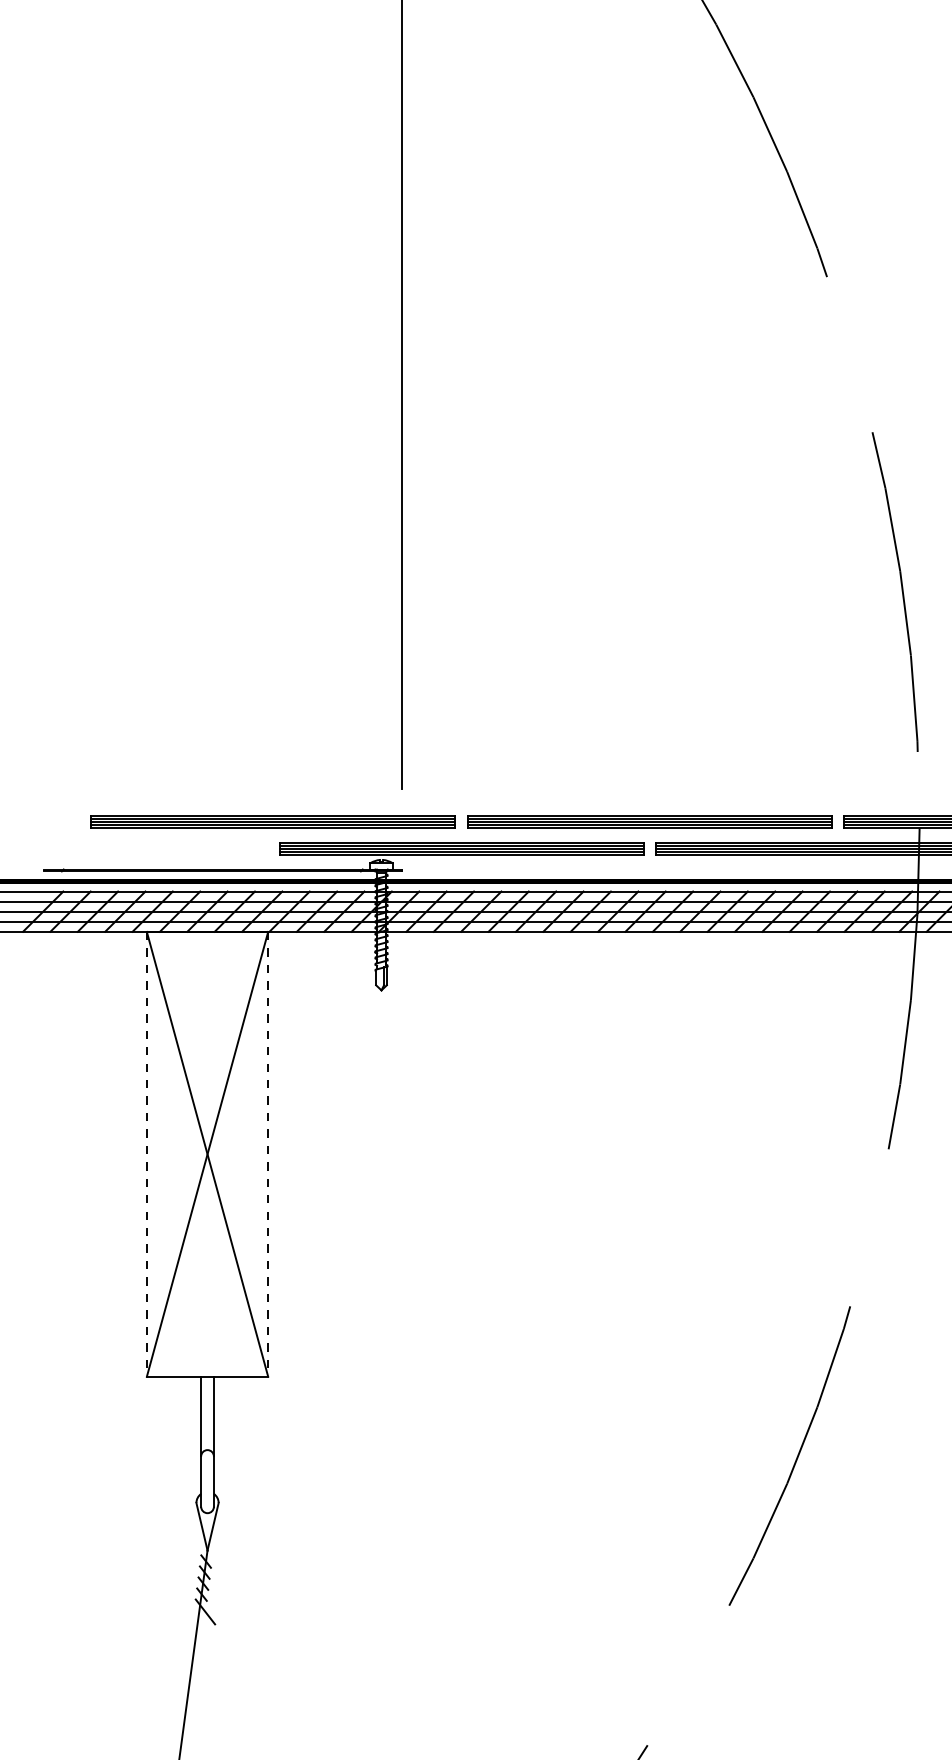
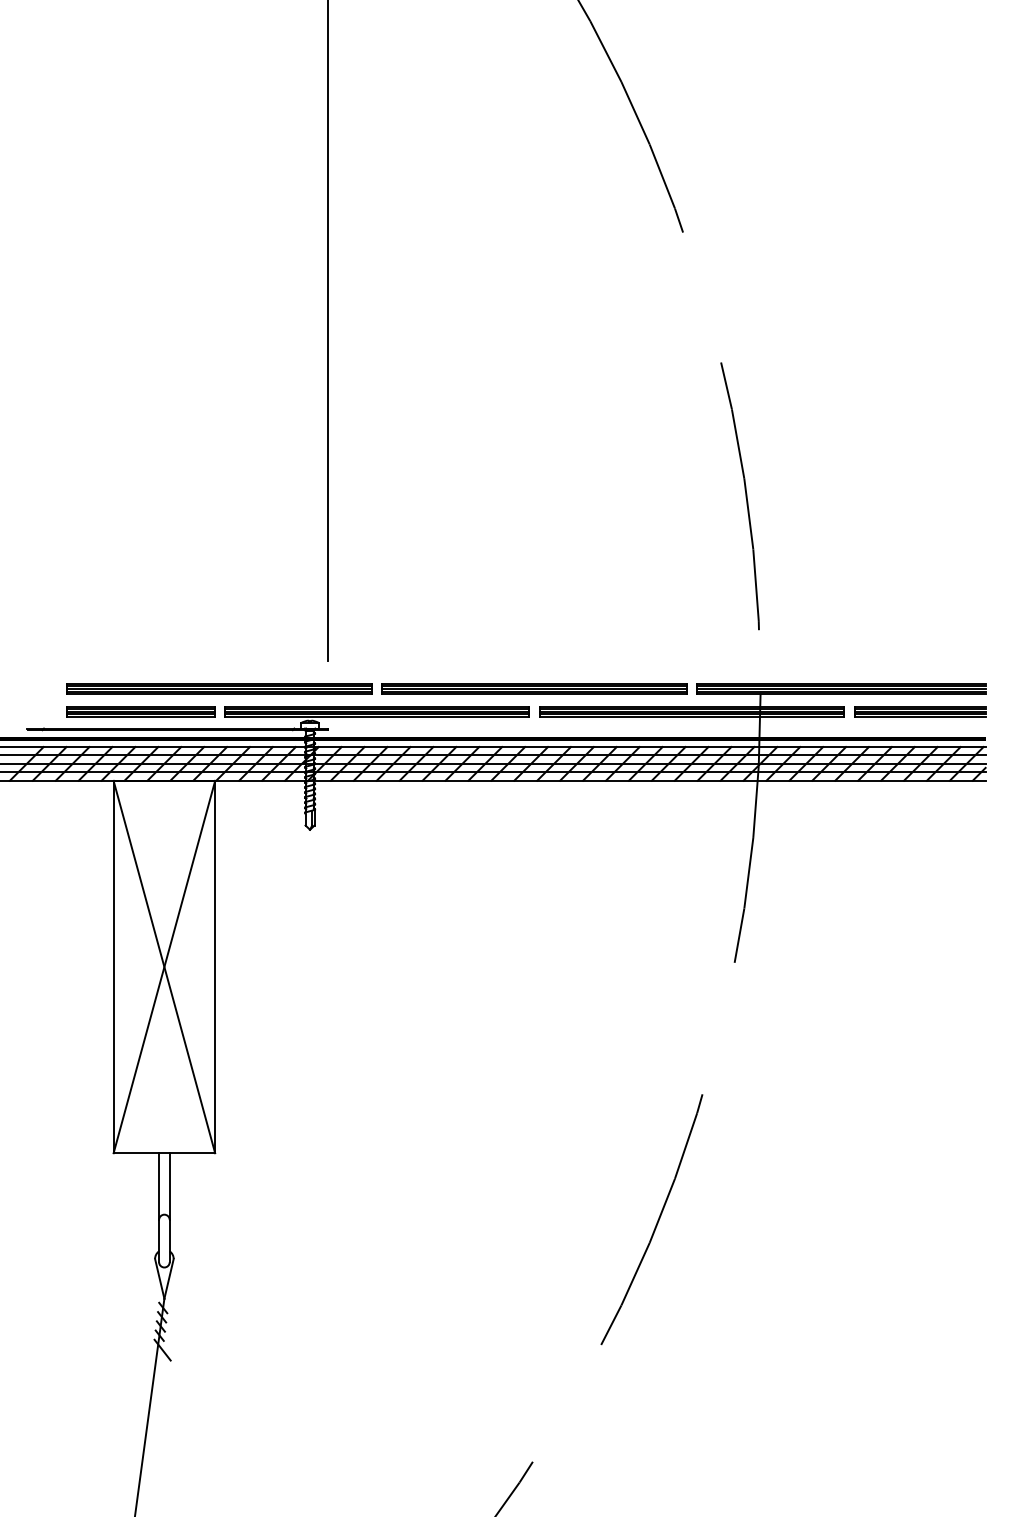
part: (178, 849) -> (140, 711), added
line: (146, 1154) -> (113, 967), dashed -> solid
line: (268, 1154) -> (215, 967), dashed -> solid

